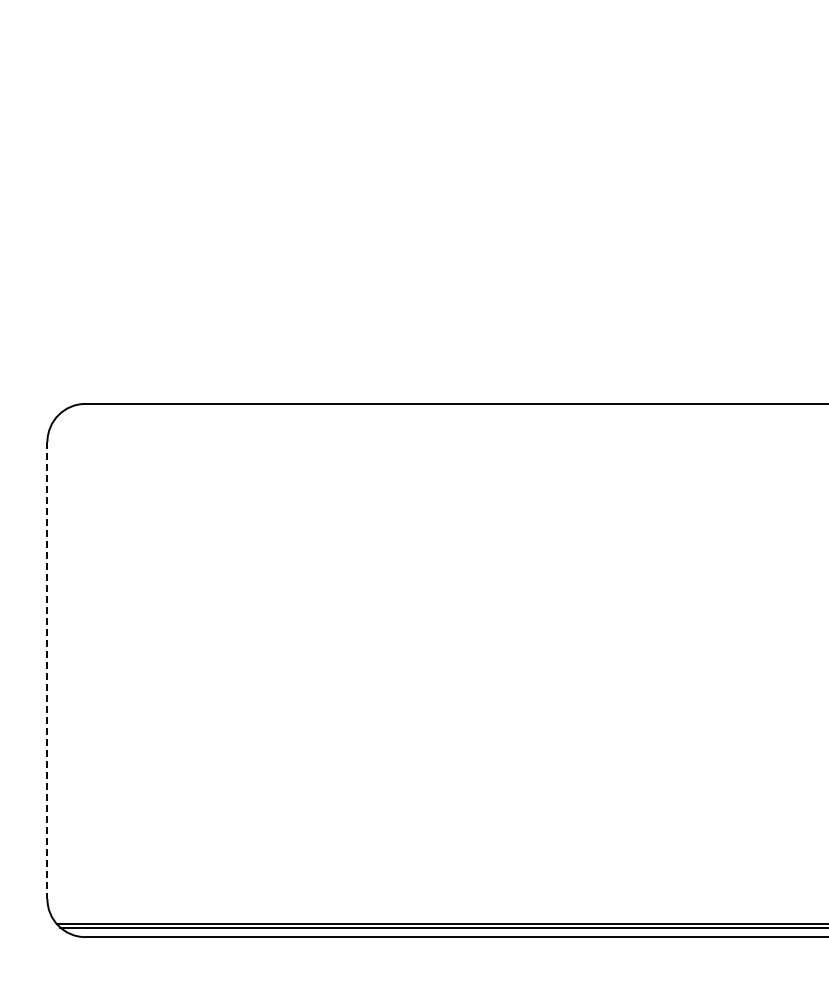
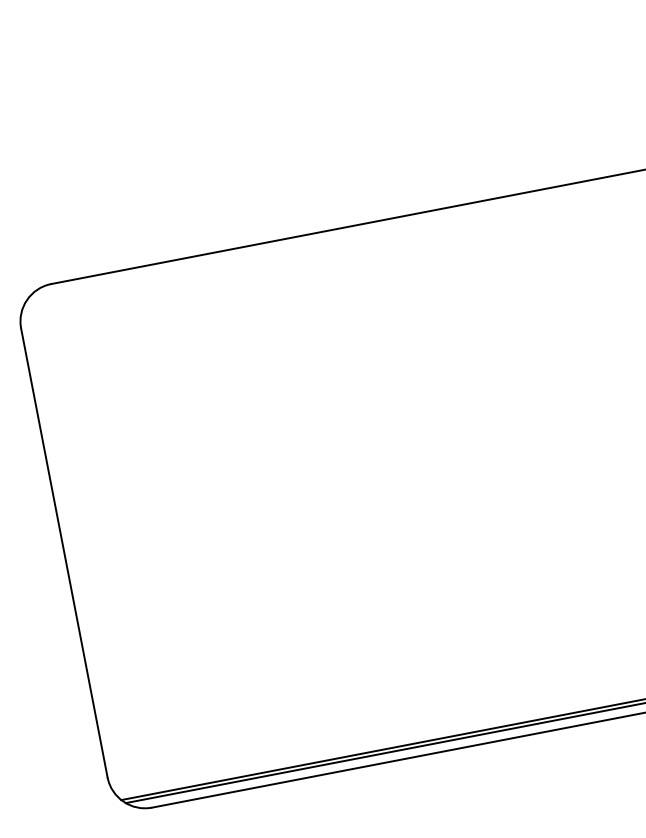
line: (47, 670) -> (64, 553), dashed -> solid

